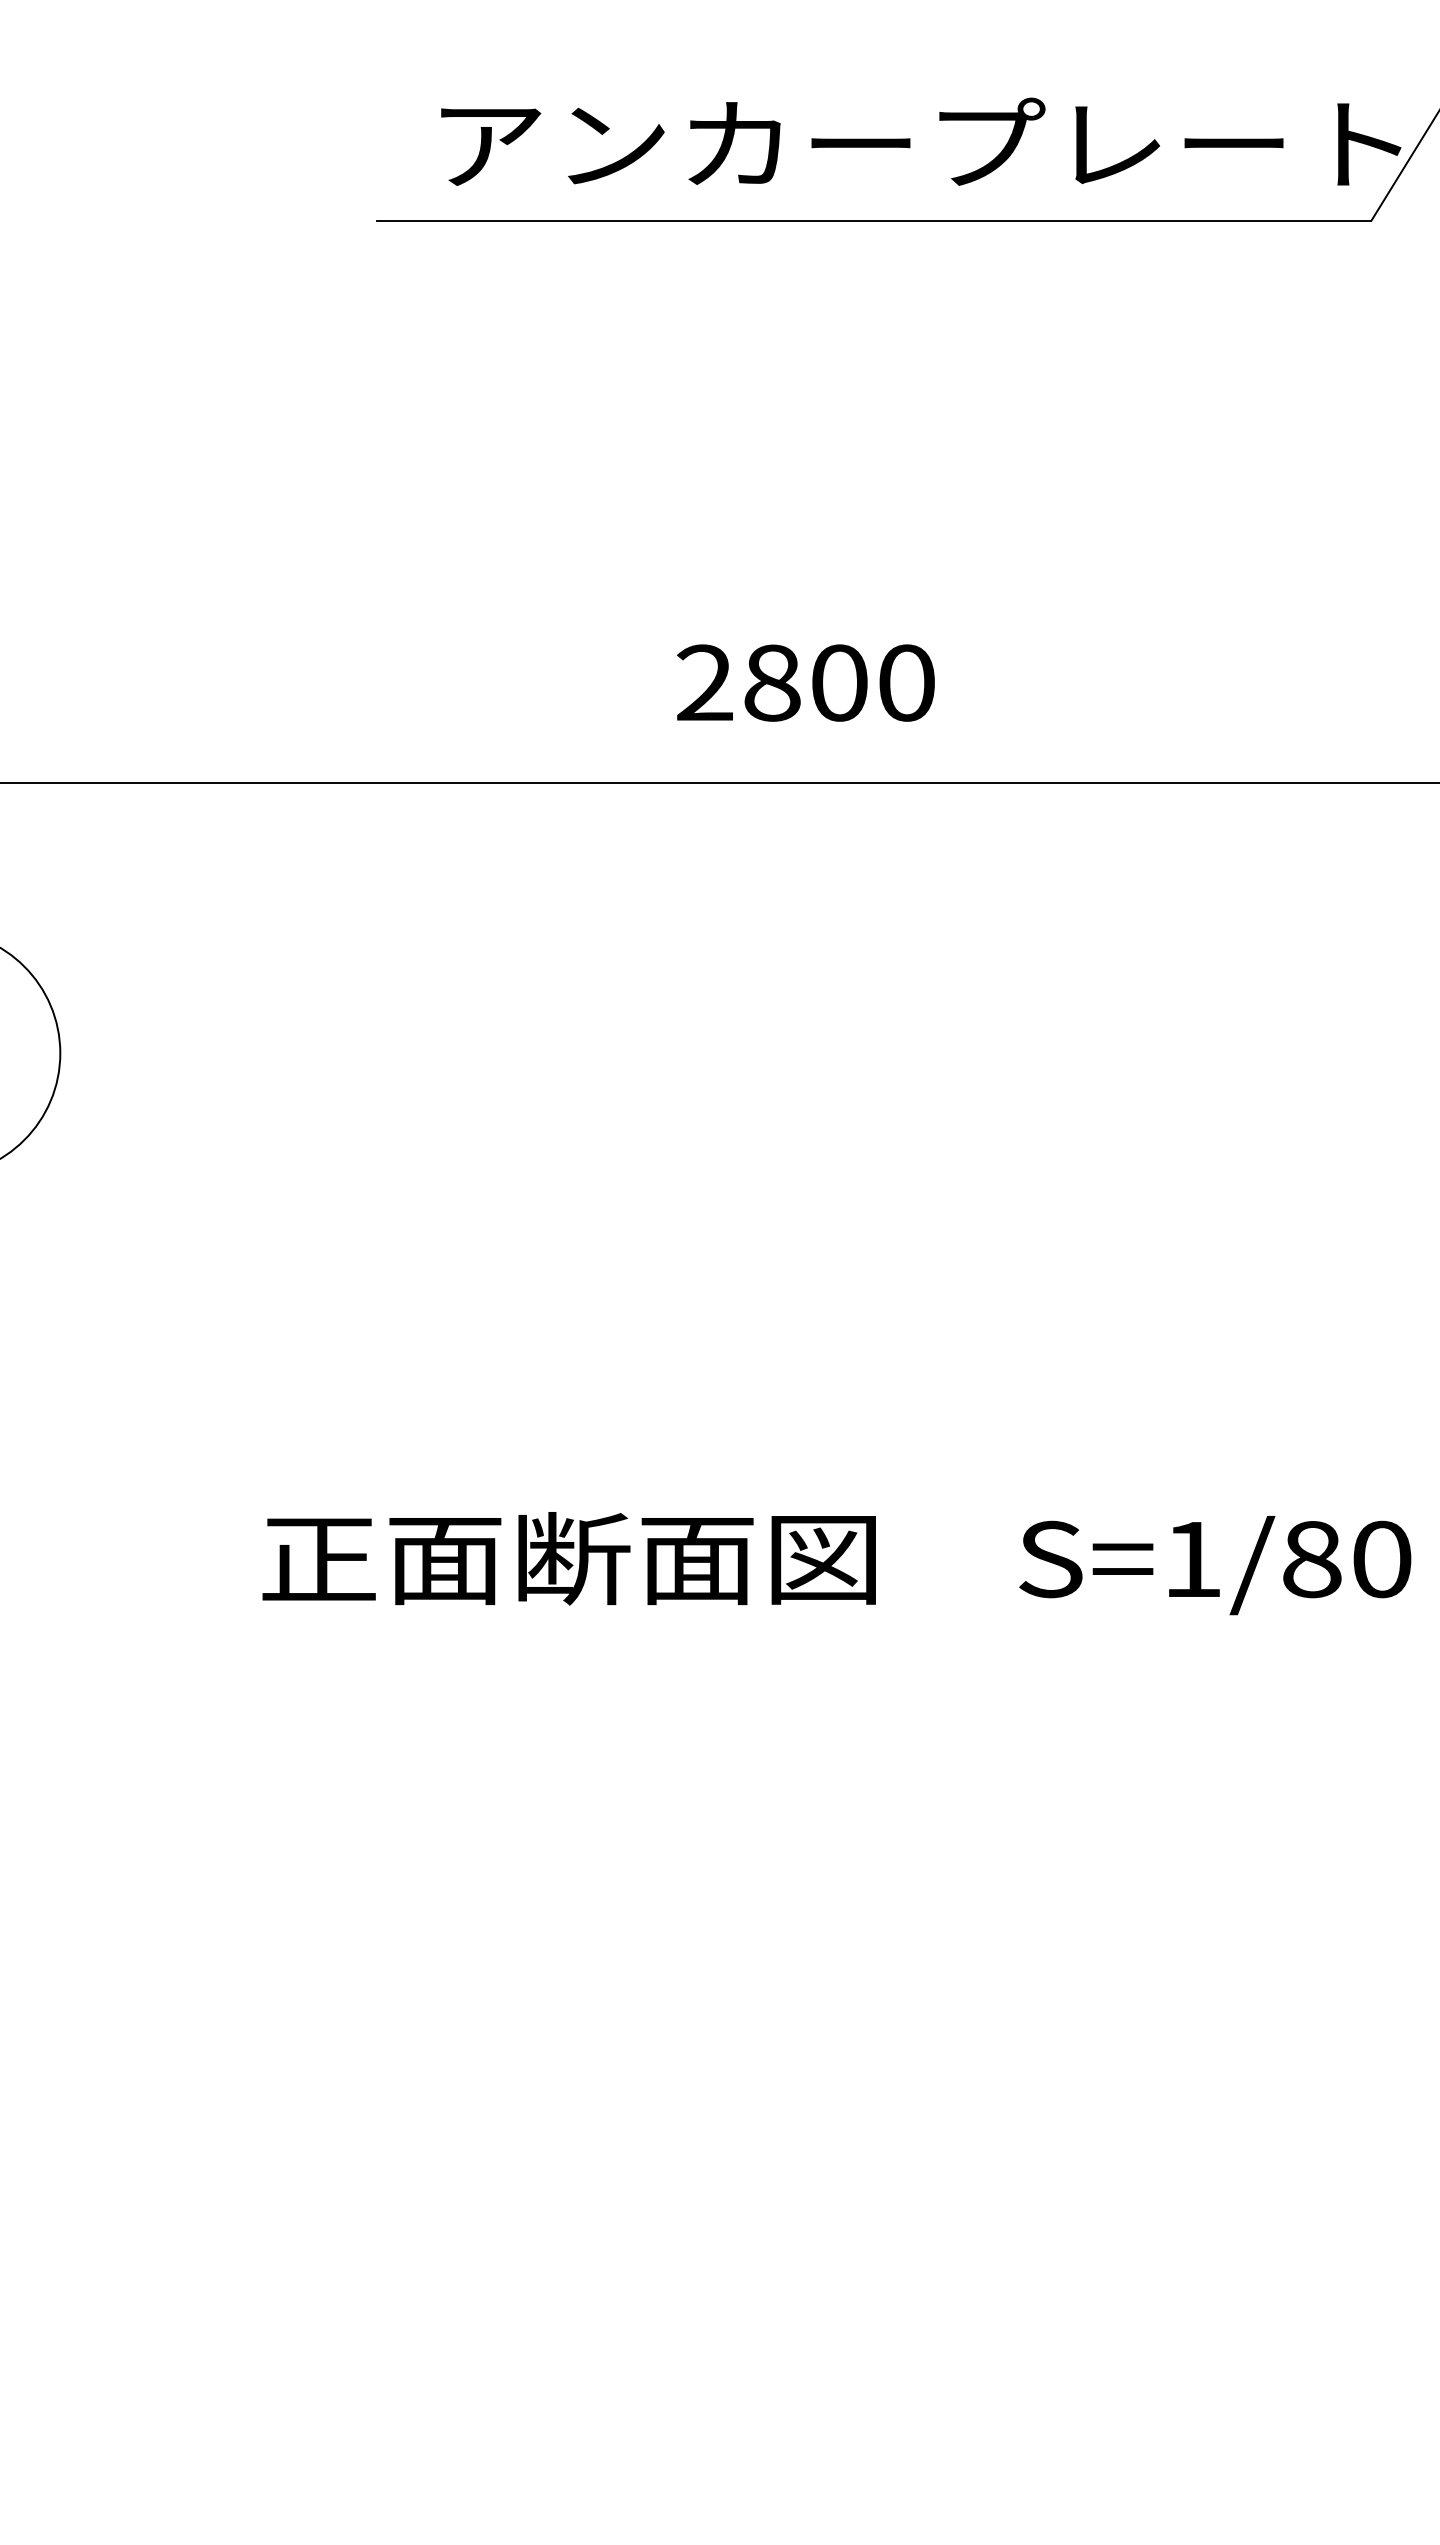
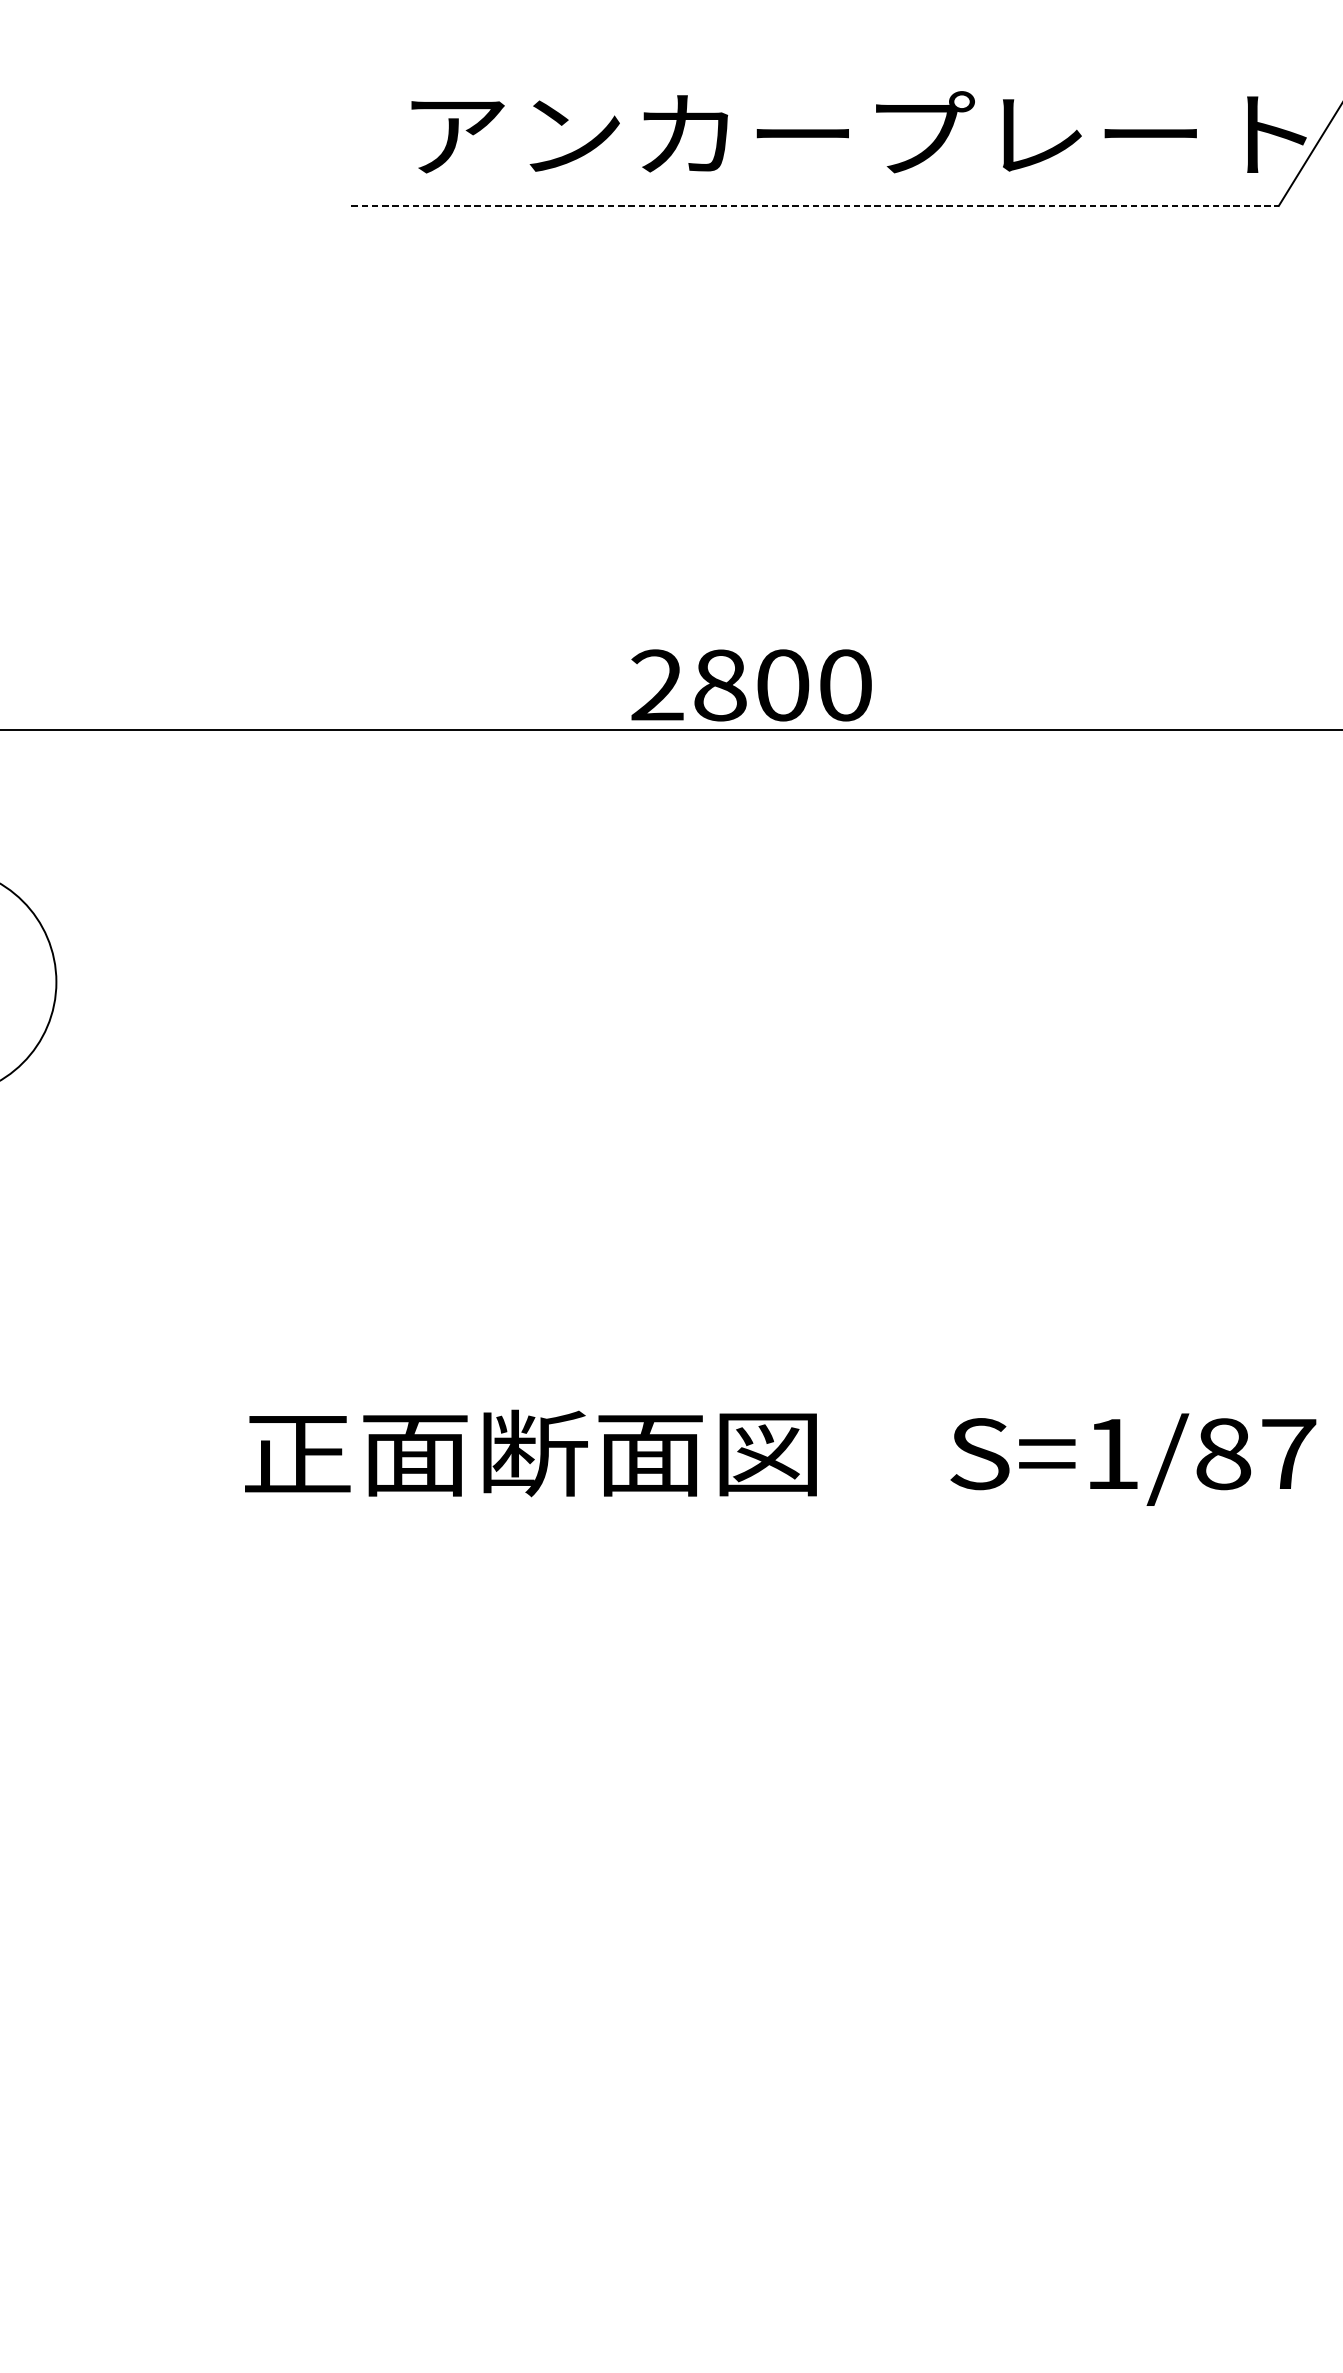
line: (874, 220) -> (815, 205), solid -> dashed
text: (805, 682) -> (751, 684), moved
text: (1382, 1559) -> (1289, 1454), S=1/80 -> S=1/87

